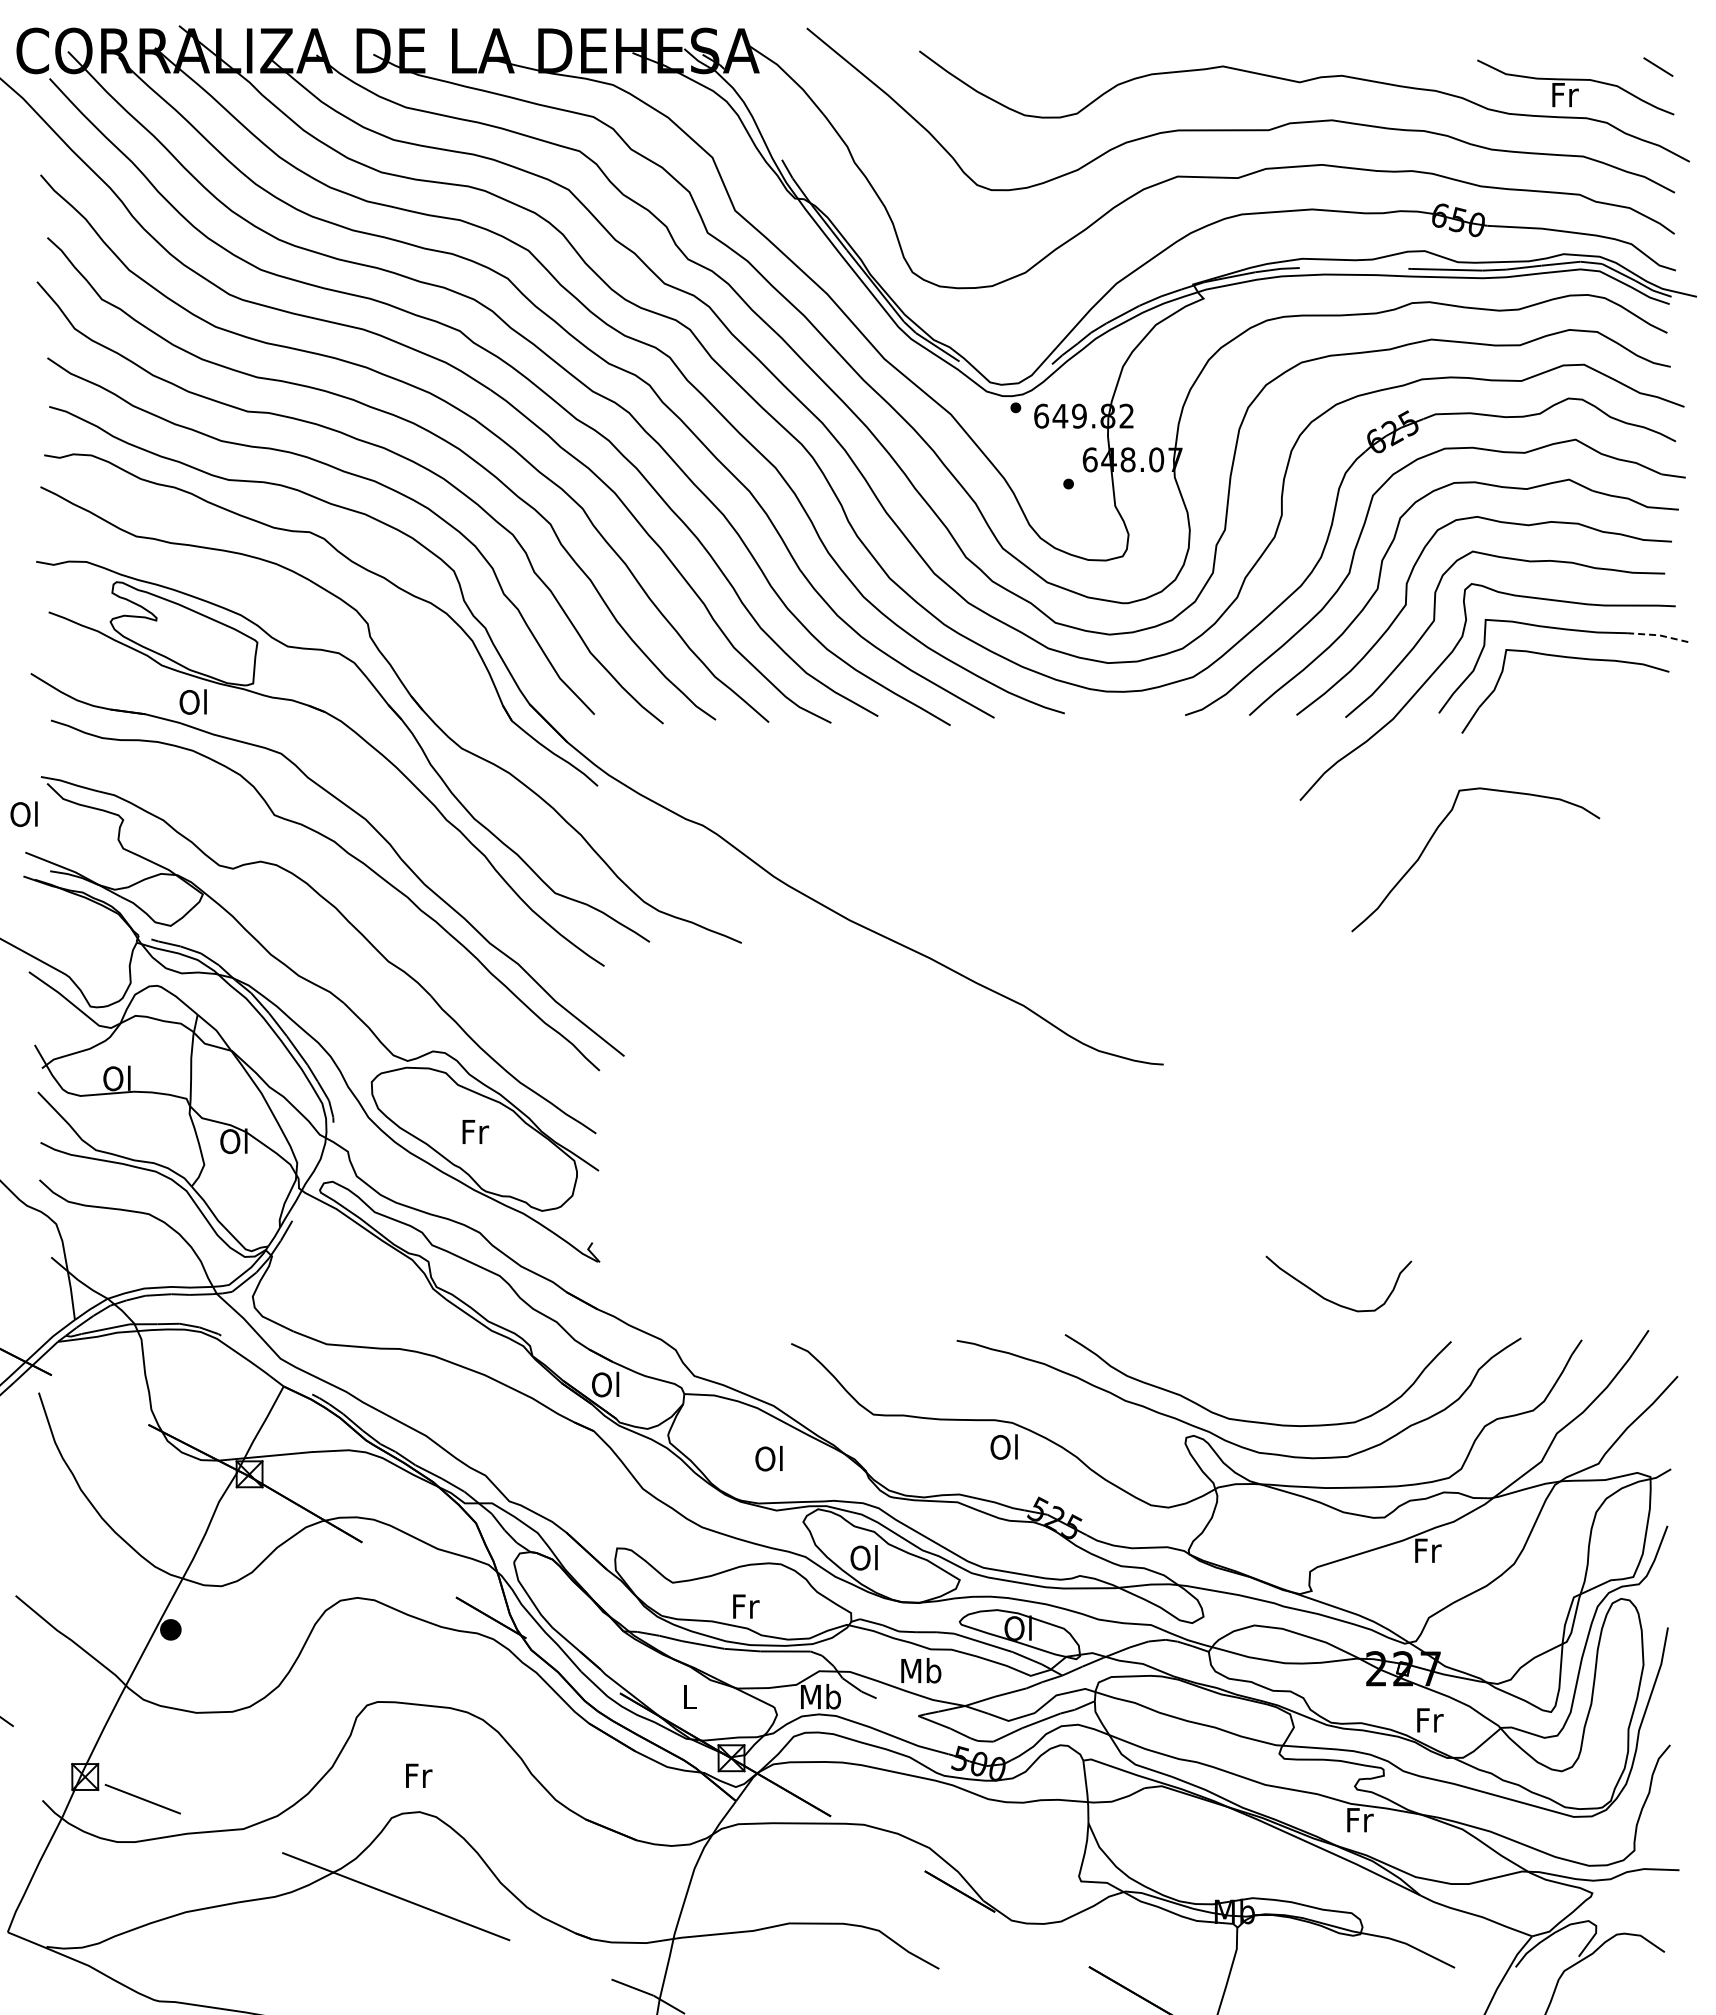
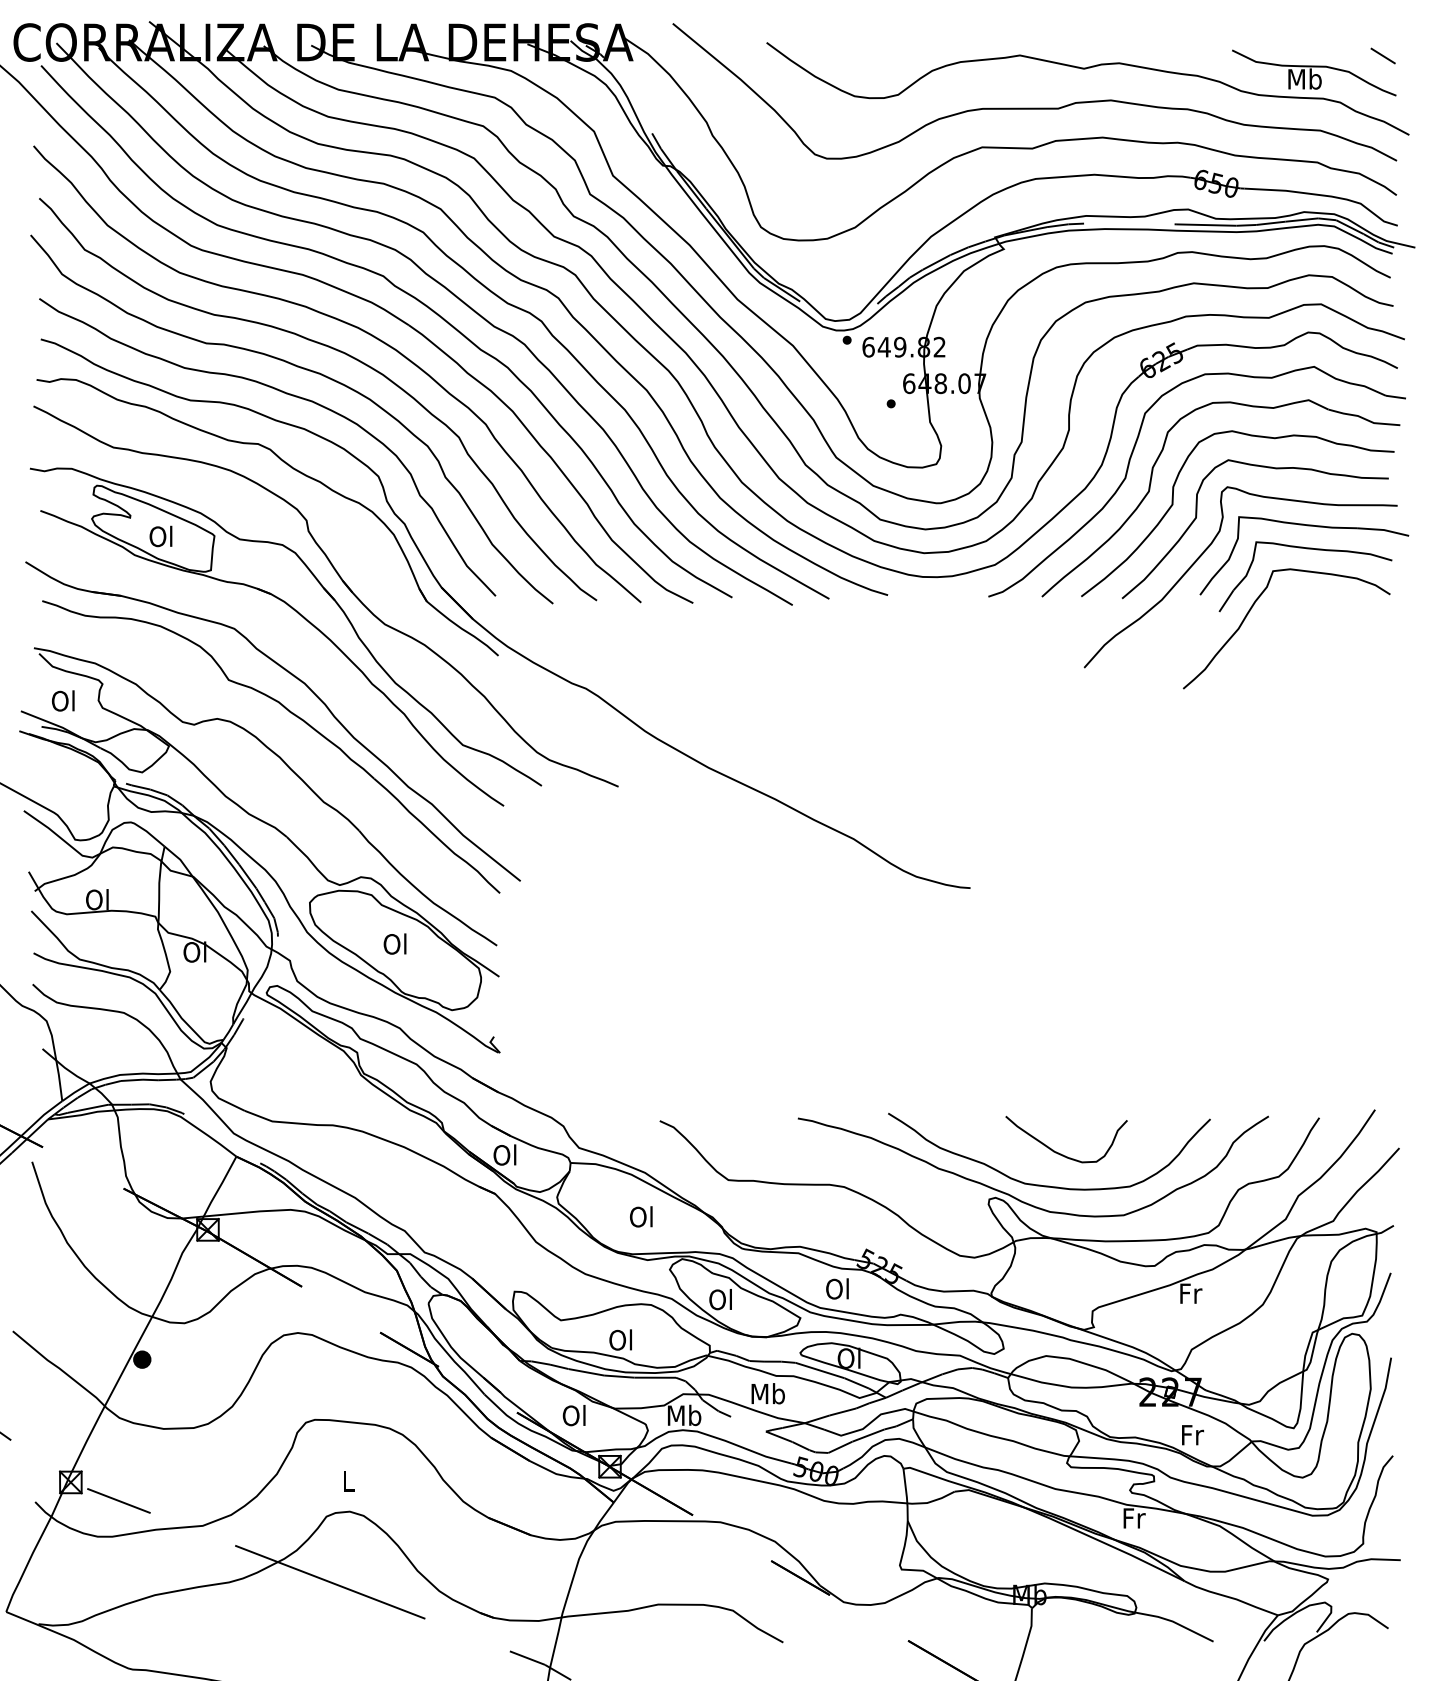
text: (1564, 94) -> (1304, 78), Fr -> Mb
line: (1659, 635) -> (1384, 530), dashed -> solid
text: (192, 701) -> (160, 536), moved
text: (23, 813) -> (62, 700), moved
curve: (1435, 833) -> (1253, 606), moved
text: (474, 1131) -> (395, 943), Fr -> Ol
curve: (1329, 1299) -> (1058, 1152), moved
text: (1003, 1446) -> (836, 1288), moved
text: (744, 1606) -> (620, 1340), Fr -> Ol
text: (688, 1696) -> (574, 1415), L -> Ol
text: (419, 1775) -> (349, 1481), Fr -> L

